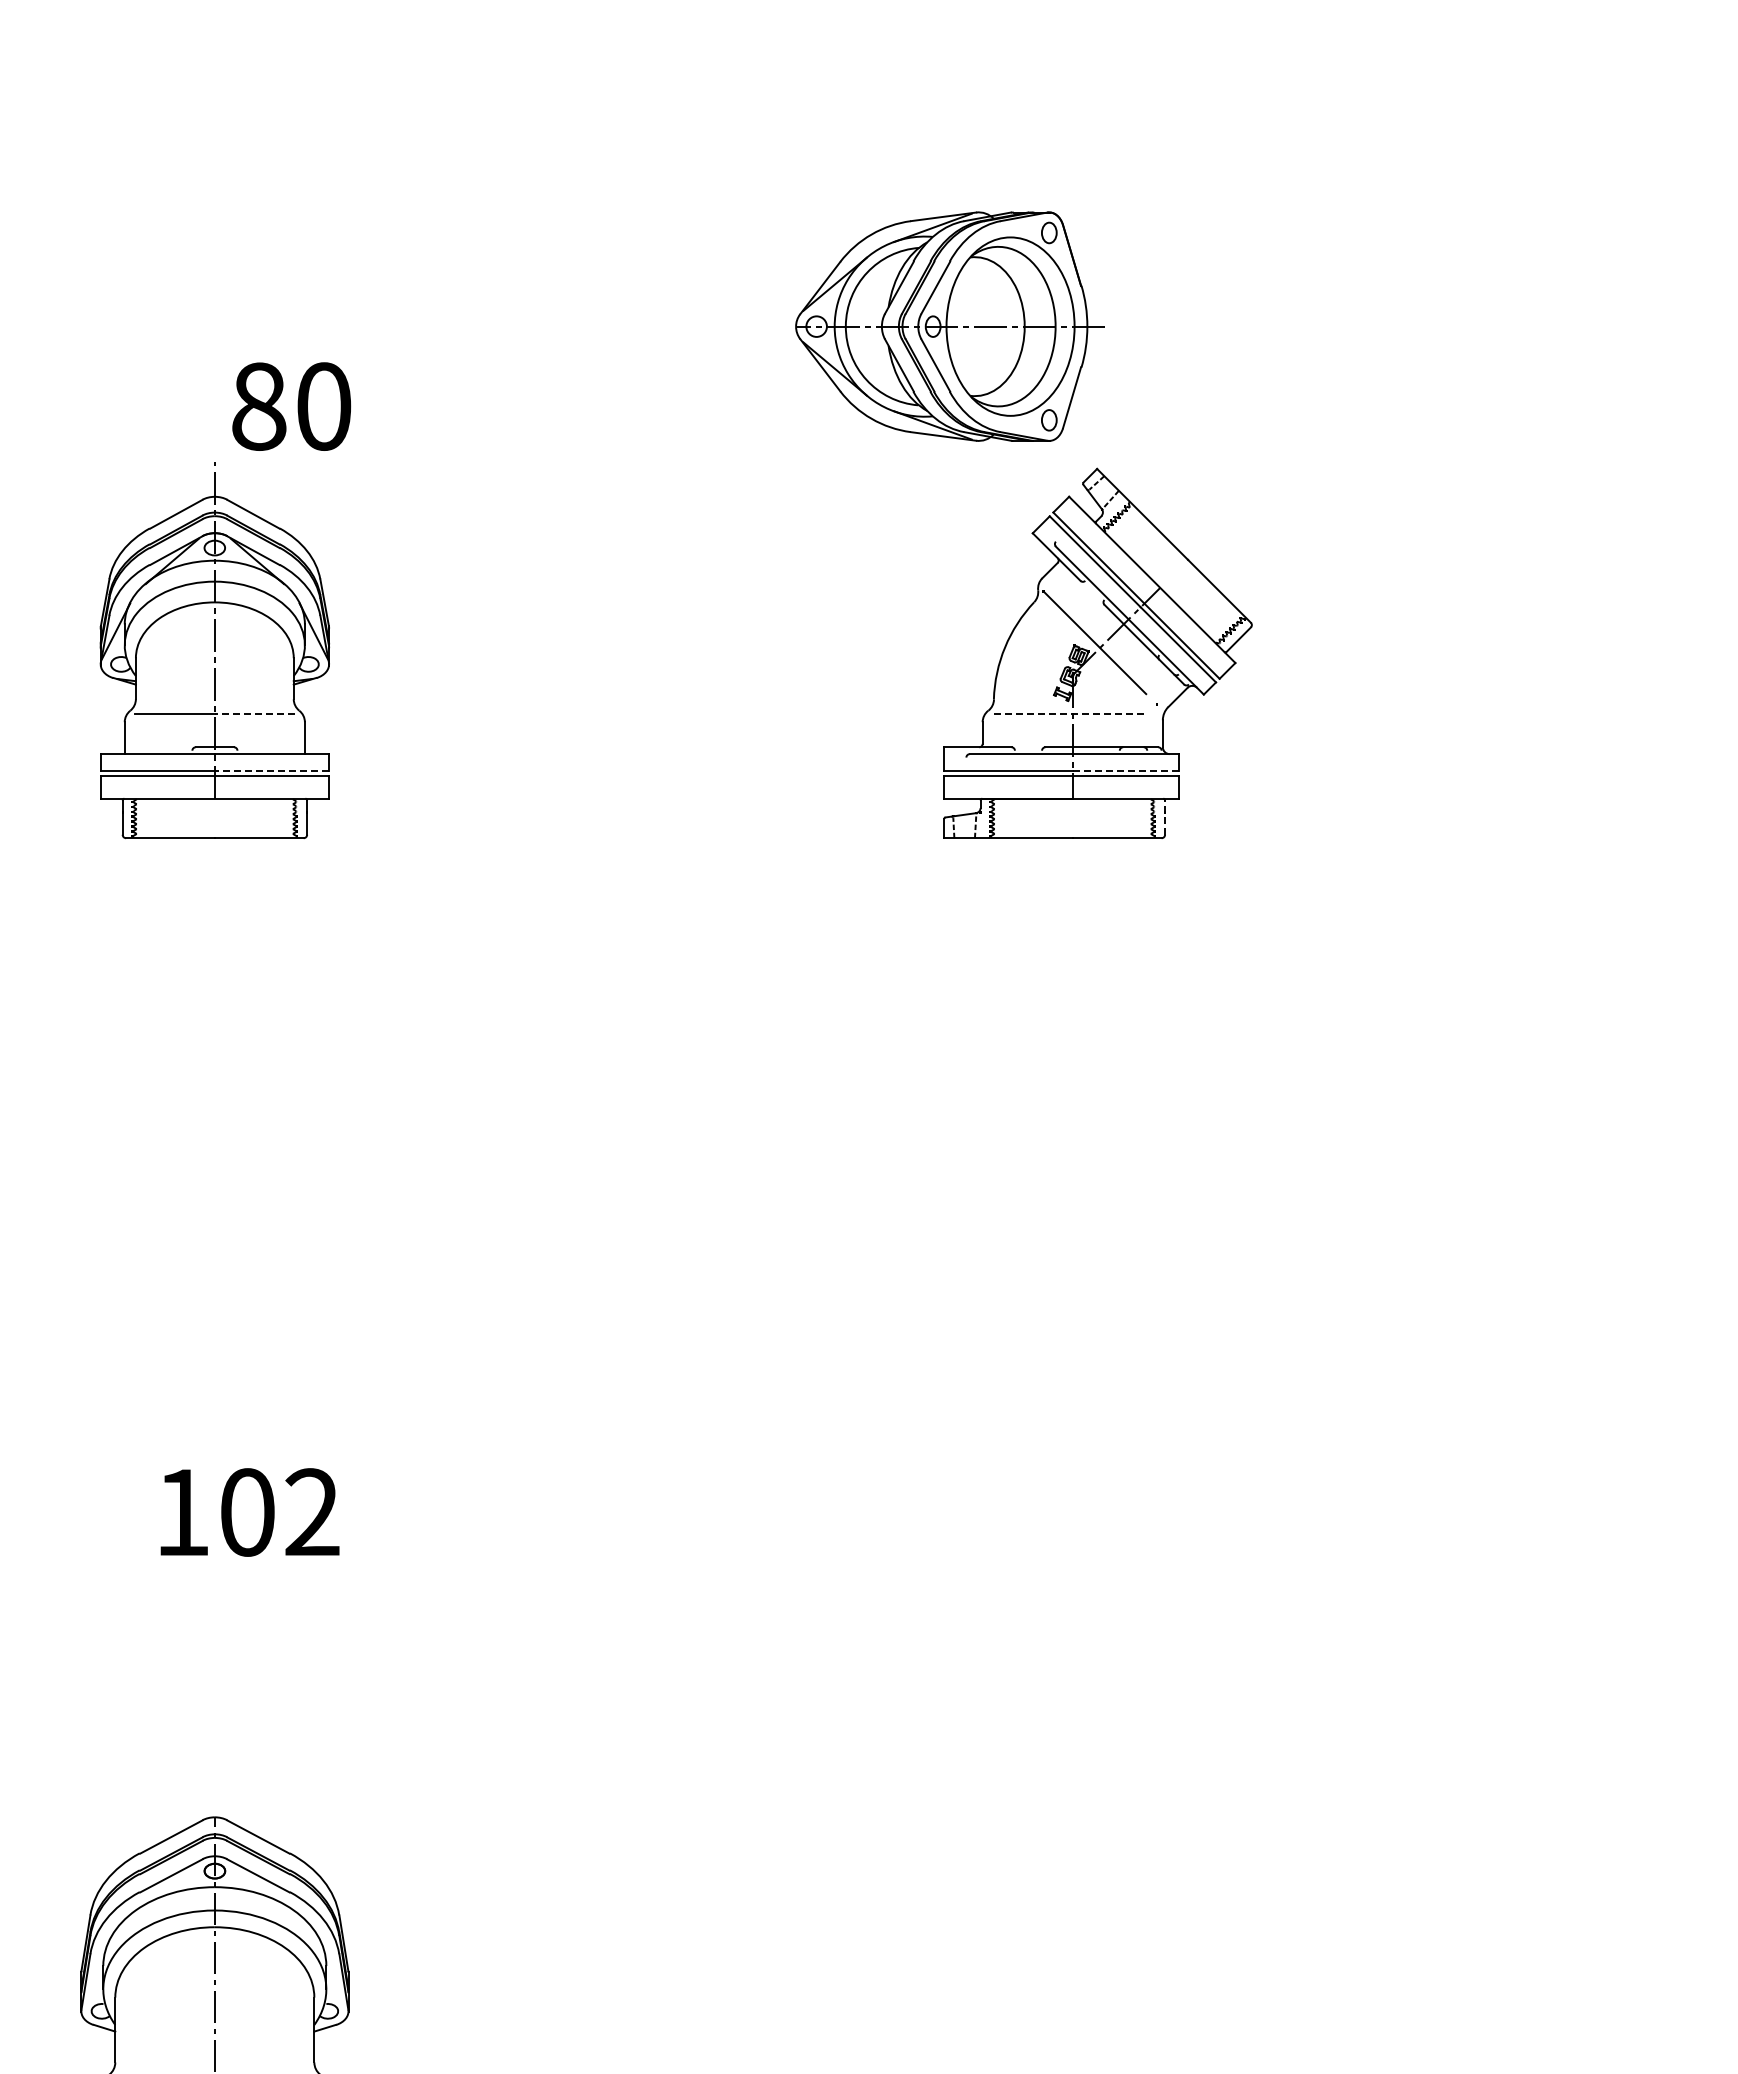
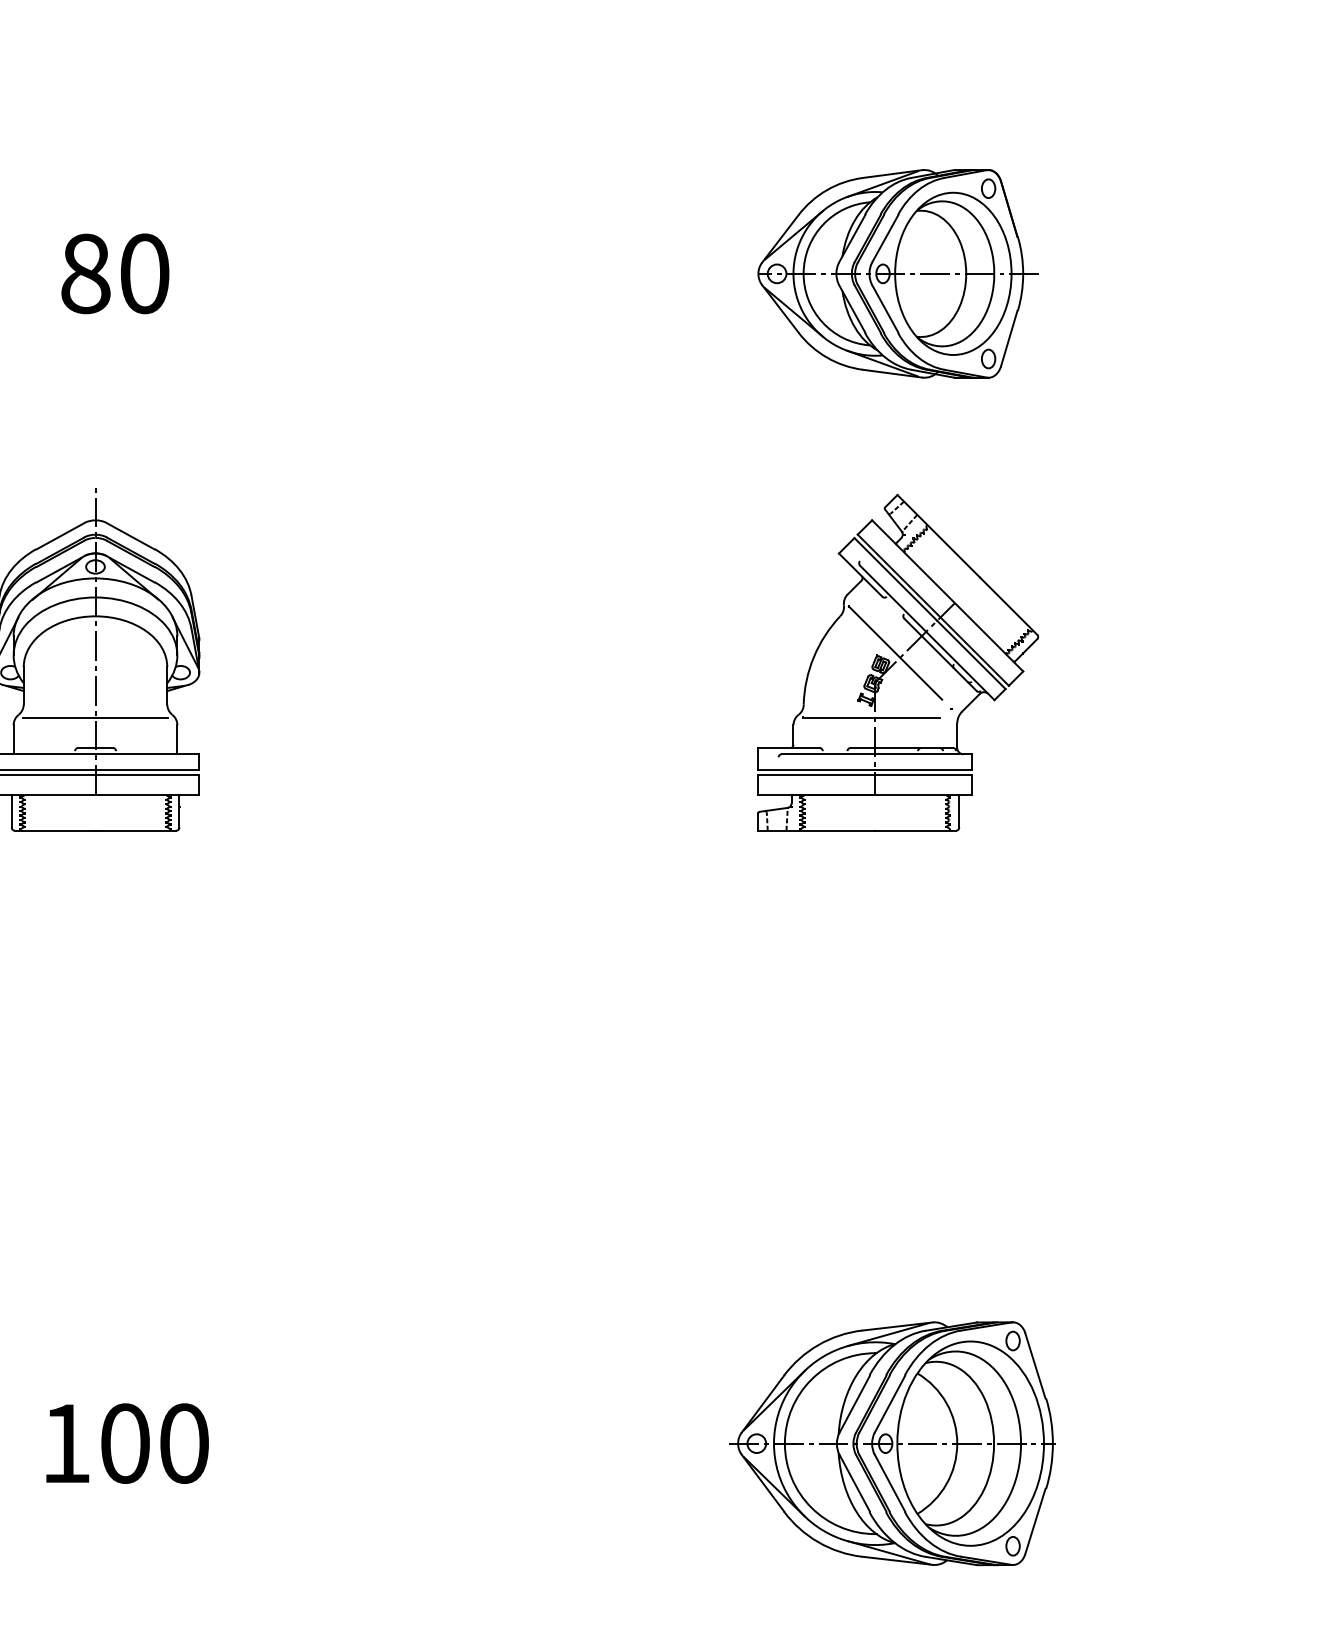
part: (949, 326) -> (897, 273), moved
text: (291, 406) -> (115, 273), moved
line: (254, 713) -> (131, 717), dashed -> solid
line: (1067, 713) -> (870, 717), dashed -> solid
line: (271, 771) -> (147, 770), dashed -> solid
line: (1125, 771) -> (923, 770), dashed -> solid
line: (1165, 817) -> (959, 811), dashed -> solid
text: (312, 1512) -> (184, 1443), 102 -> 100
part: (1091, 1512) -> (892, 1443), added

